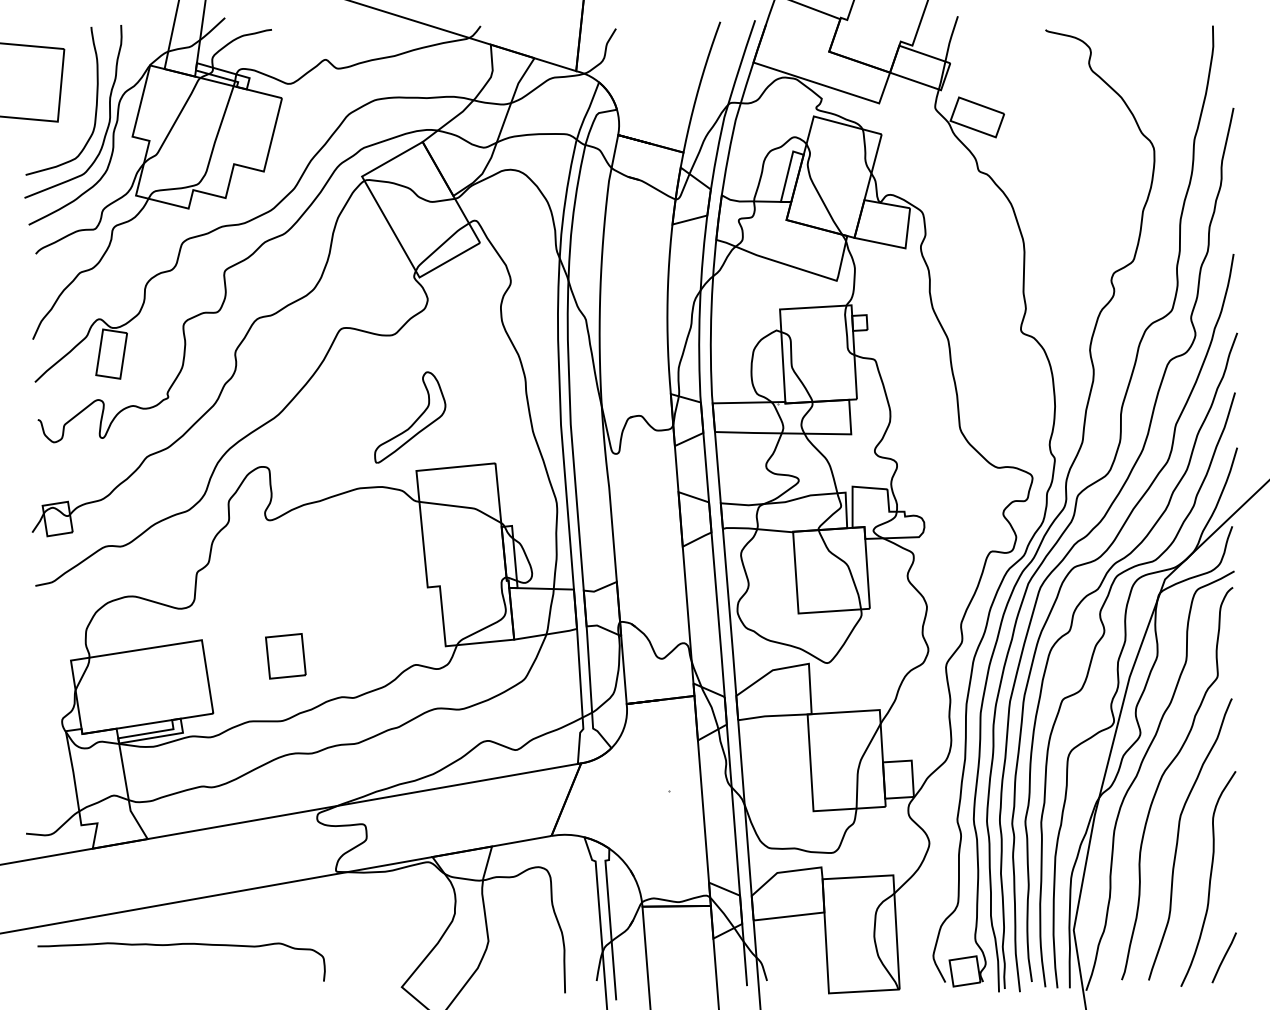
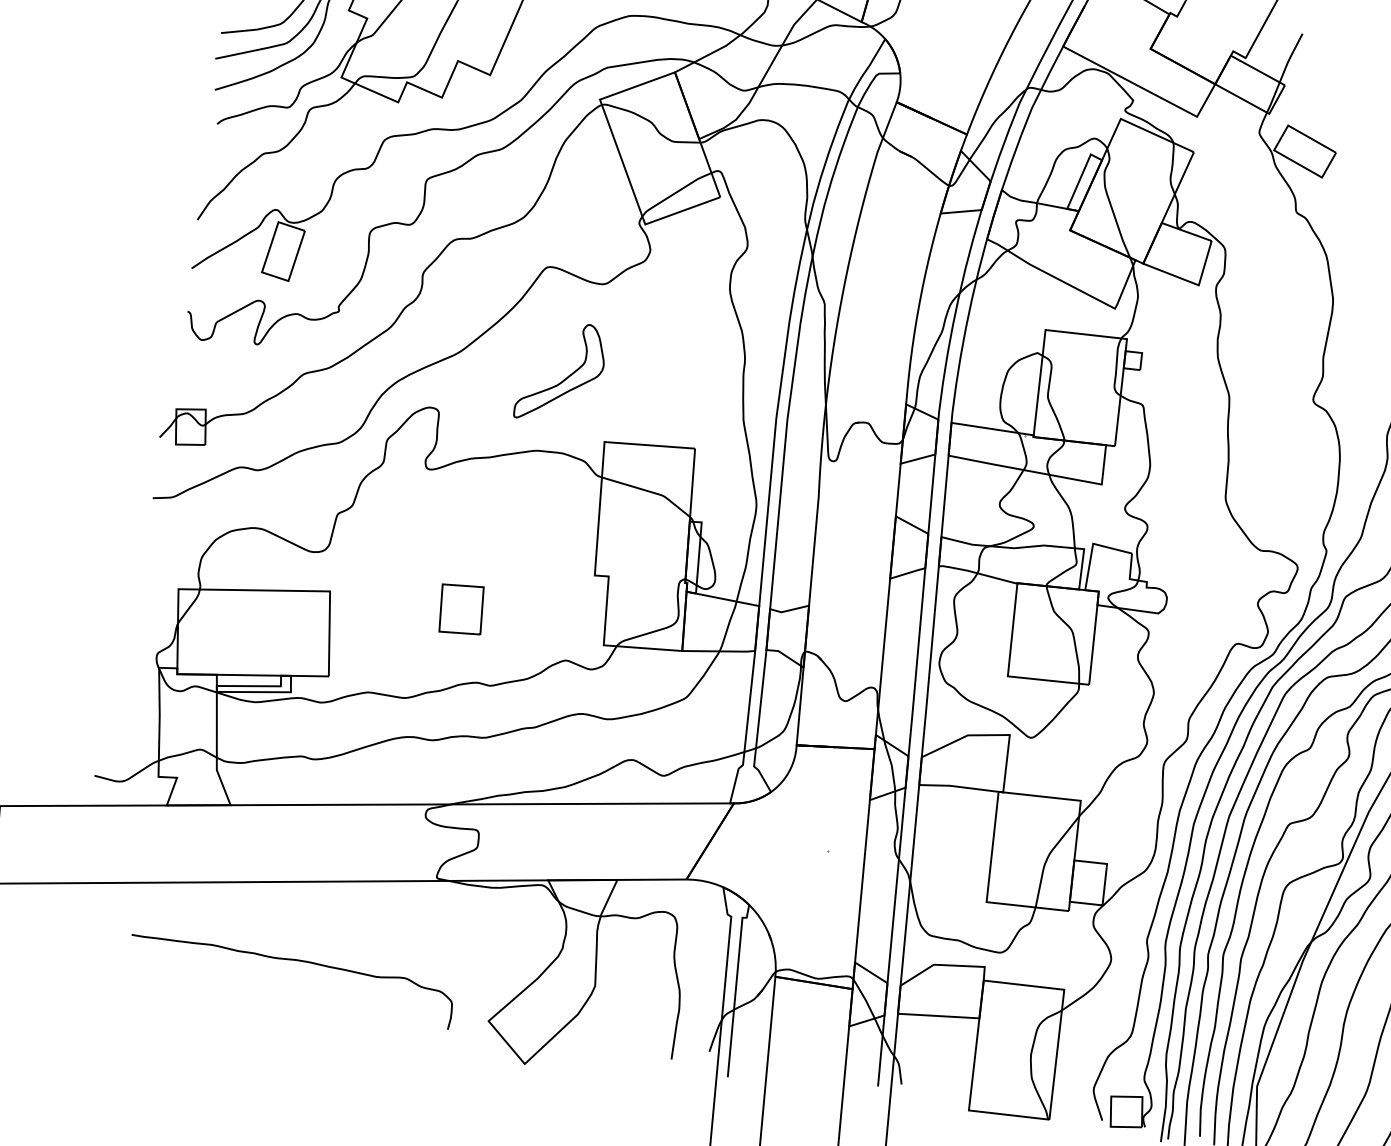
part: (410, 417) -> (561, 372), moved
part: (285, 656) -> (461, 609), moved
curve: (178, 945) -> (290, 961), moved

